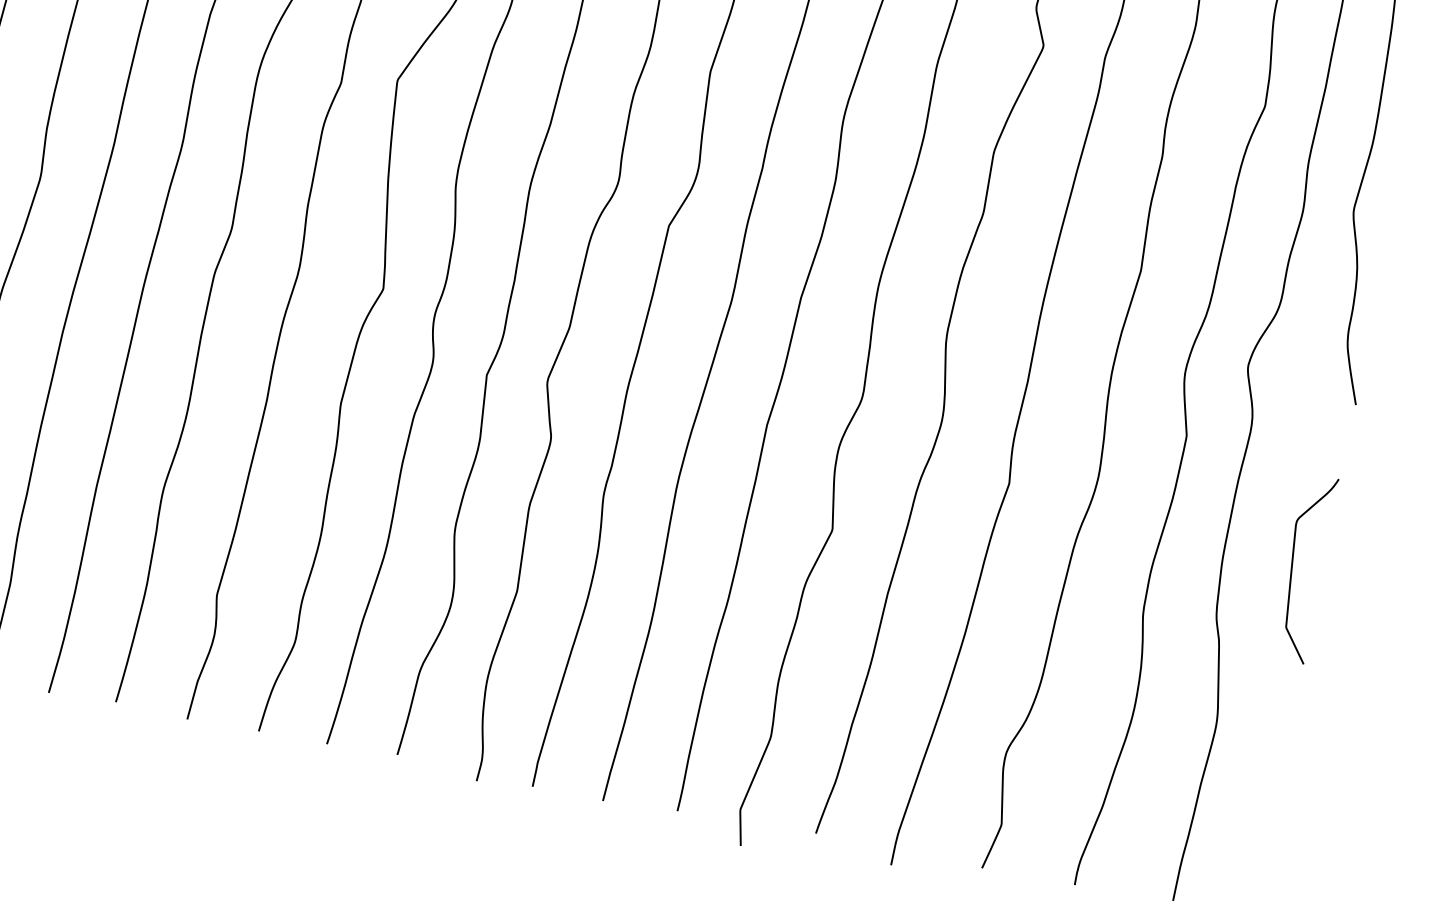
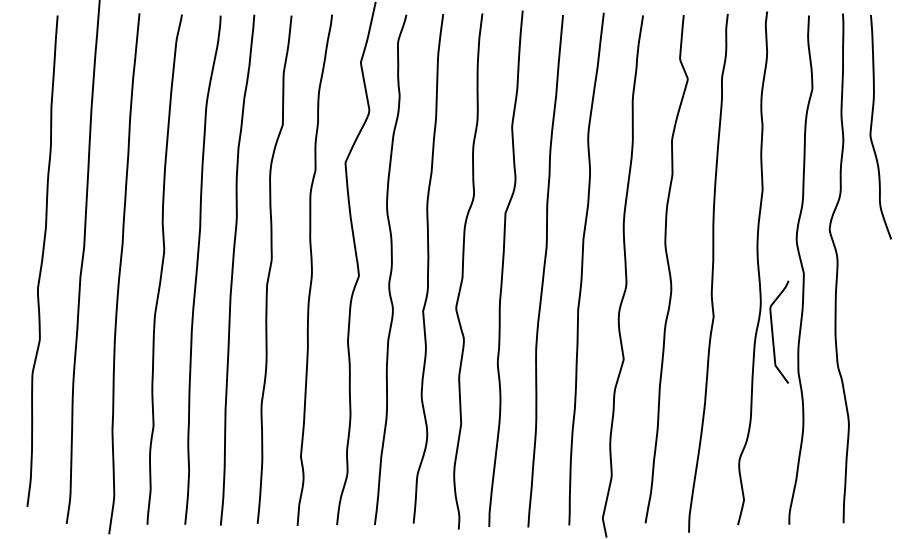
curve: (1294, 565) -> (773, 331), moved

